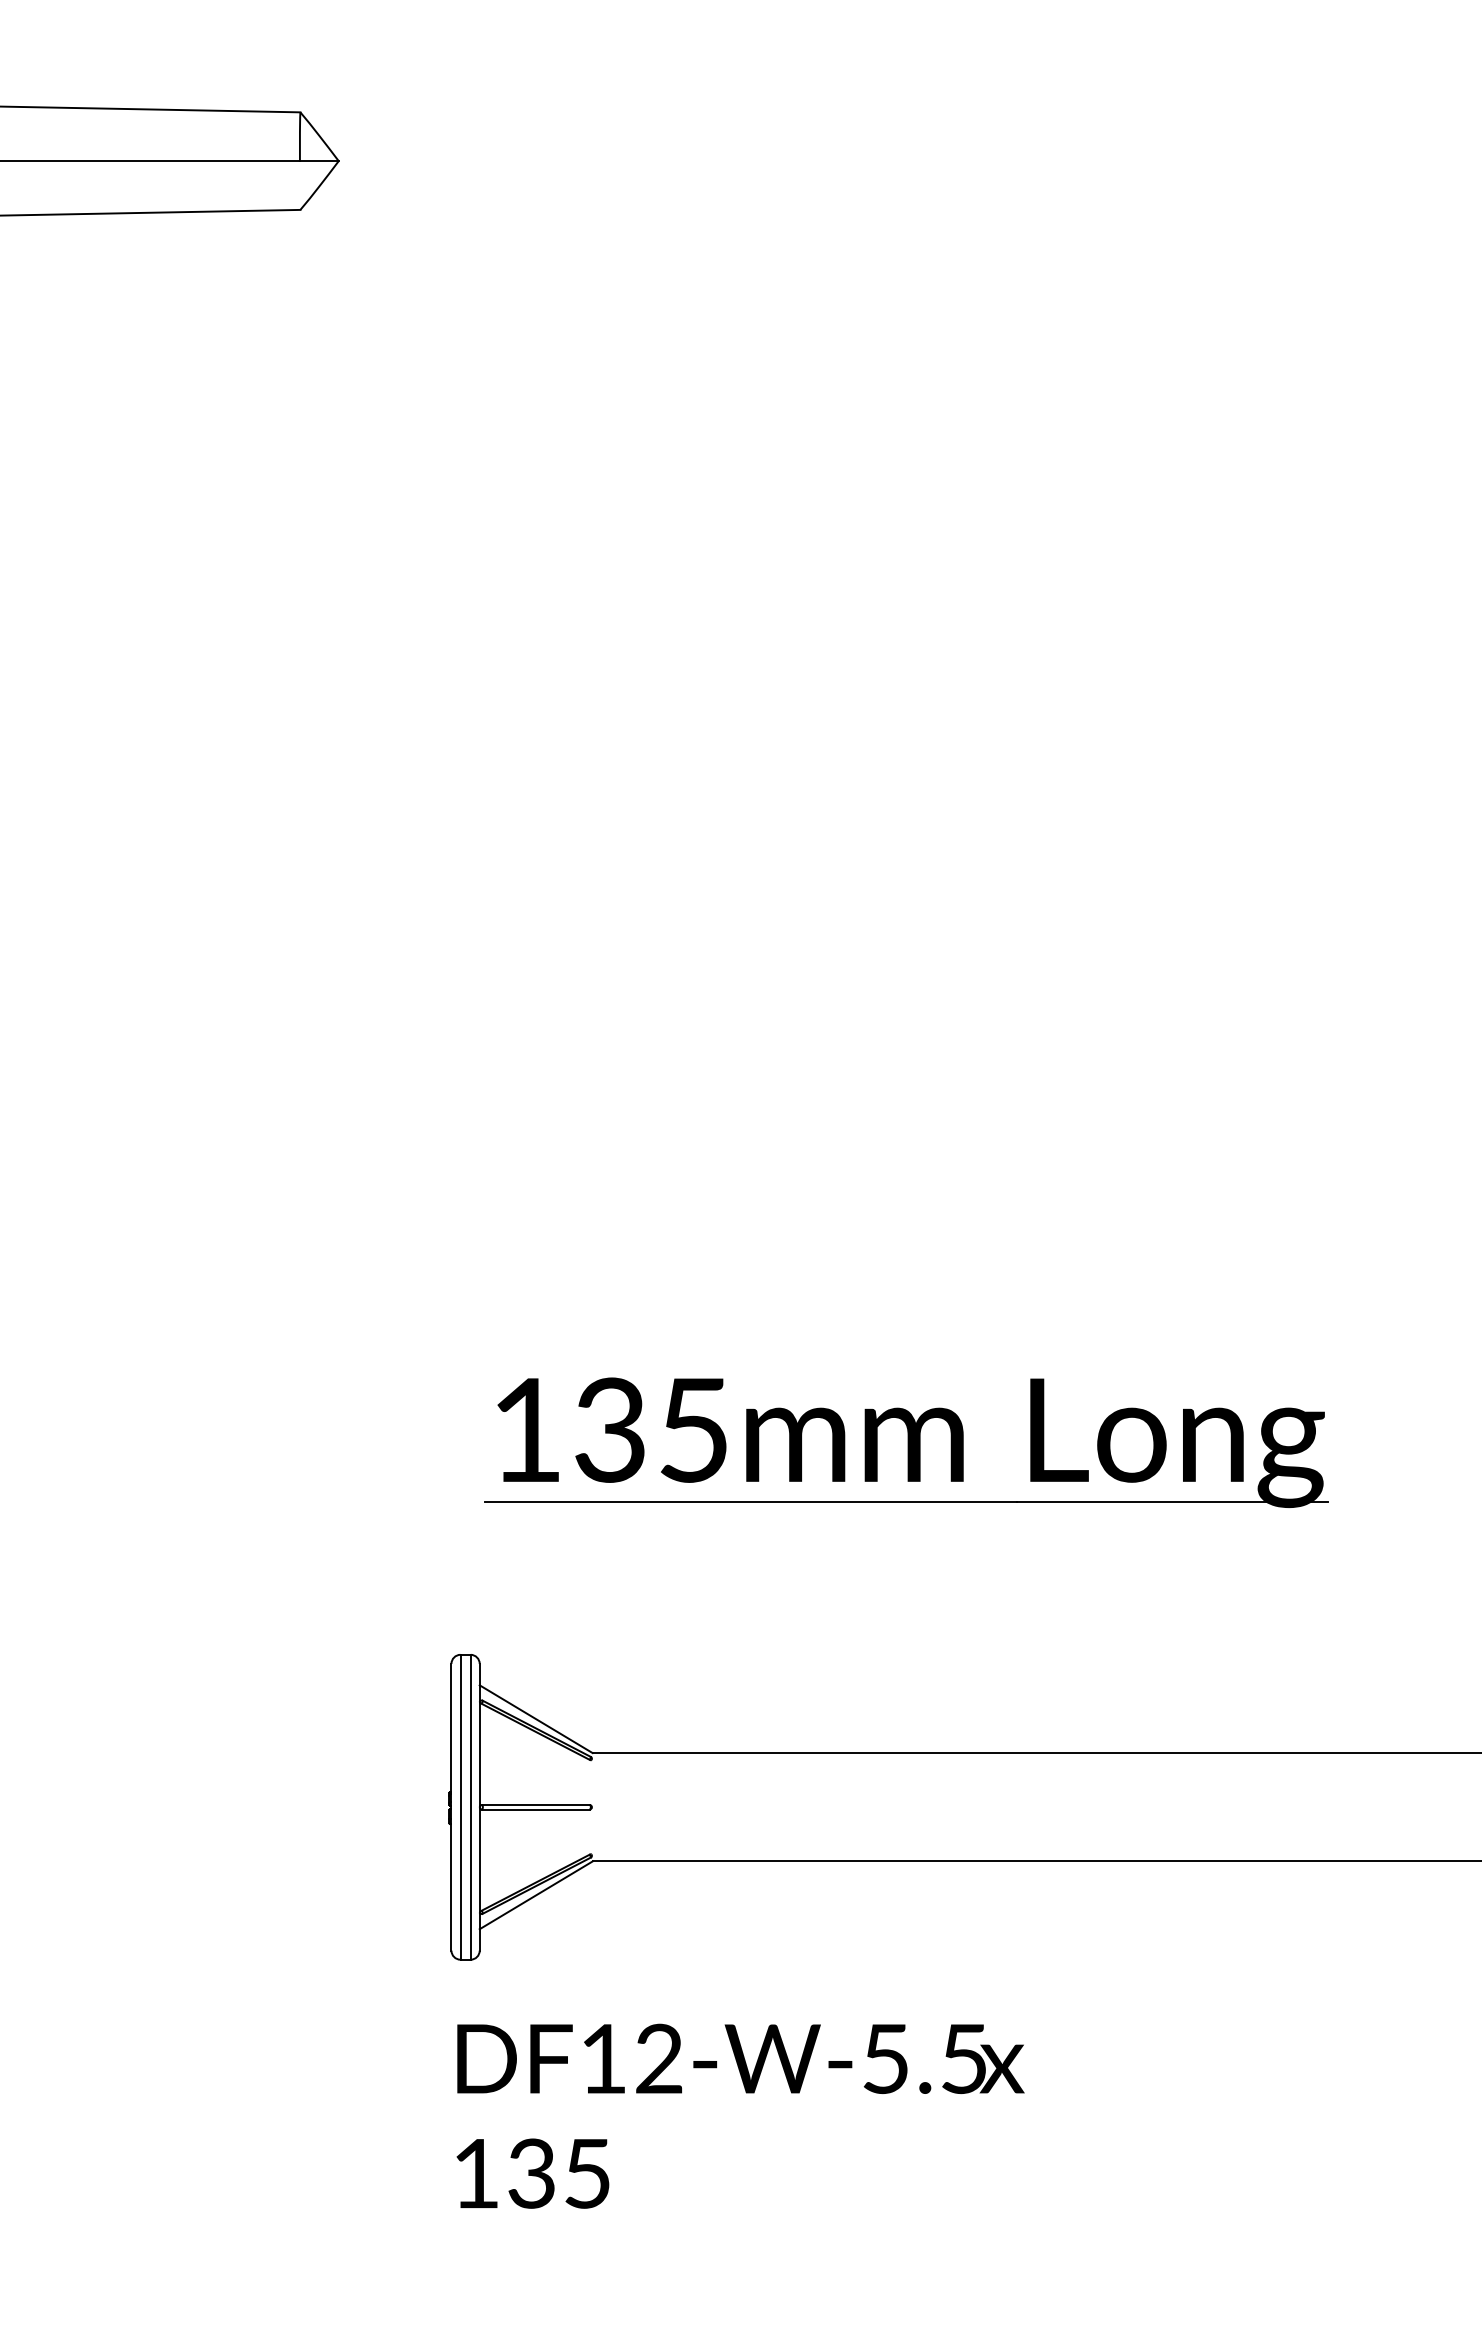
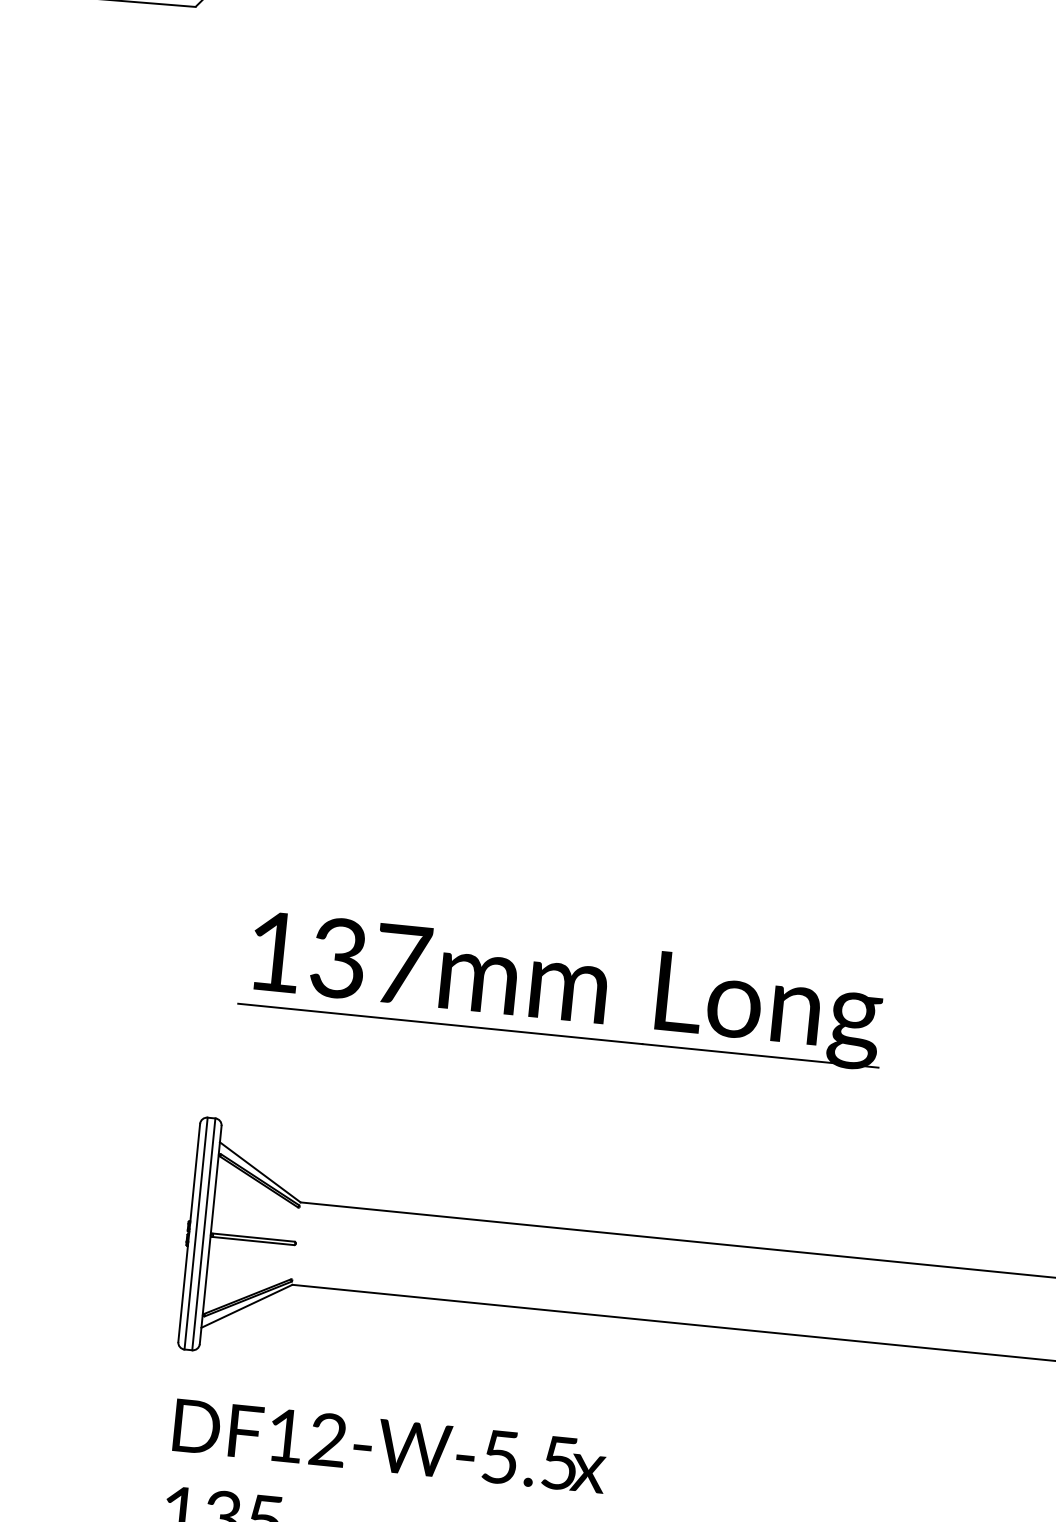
text: (695, 1430) -> (403, 964), 135mm -> 137mm

